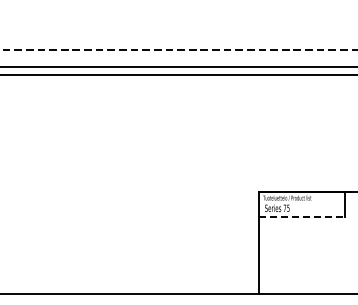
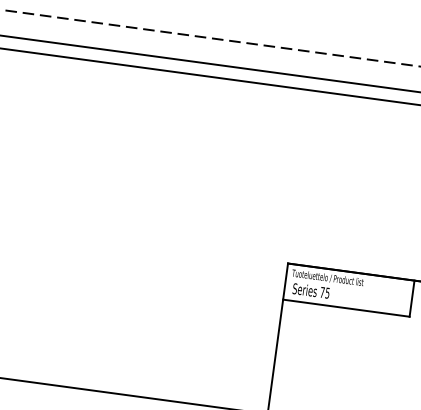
line: (302, 216) -> (346, 308), dashed -> solid

